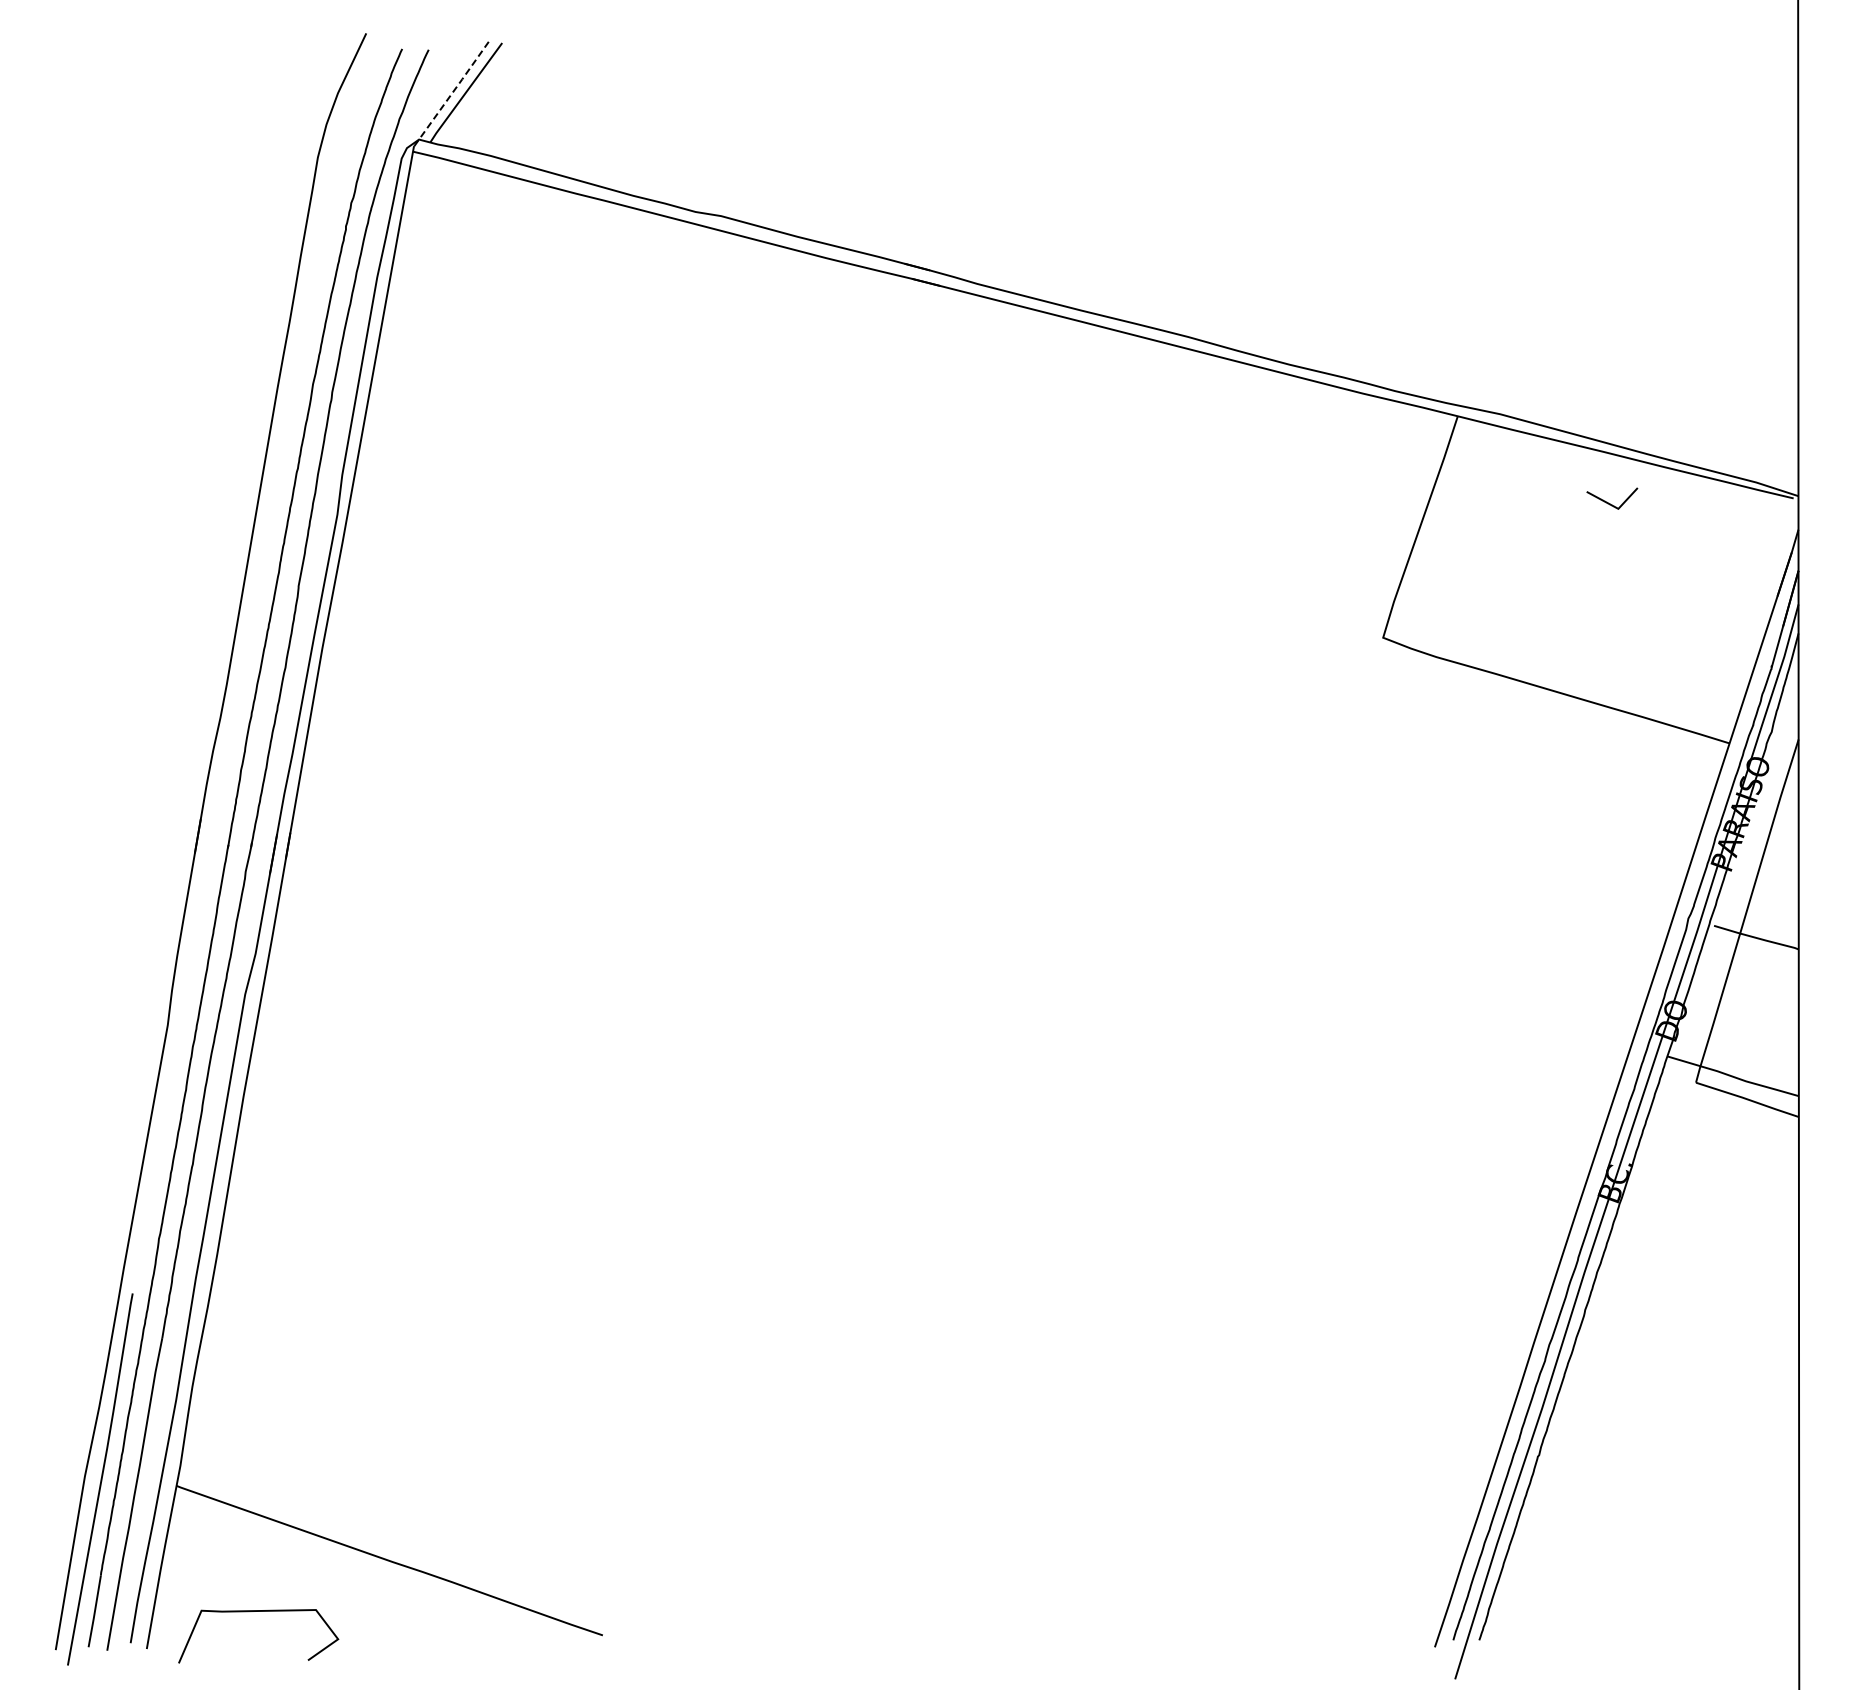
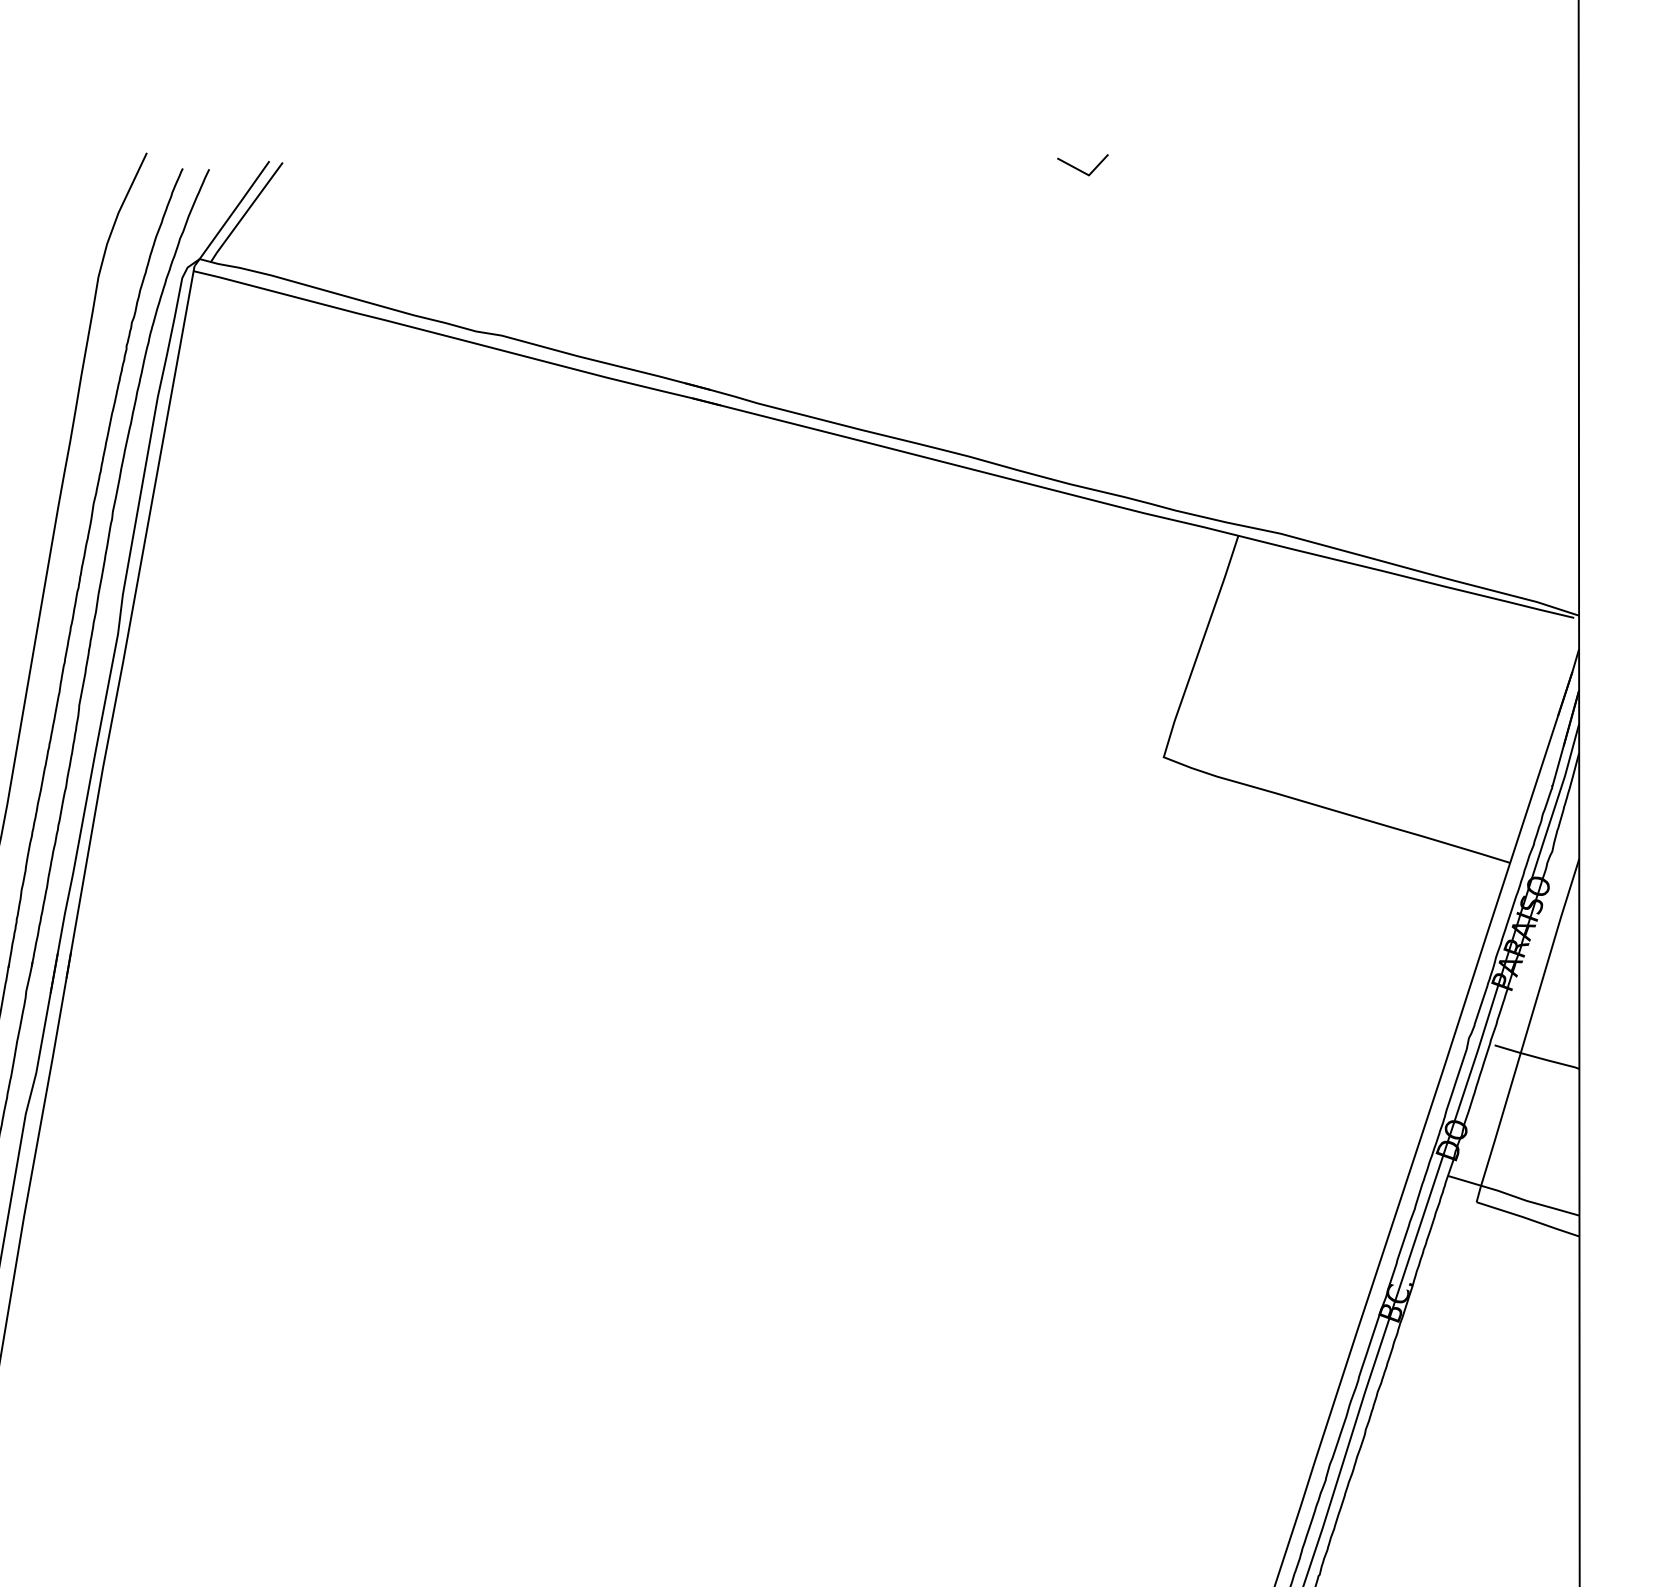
line: (452, 93) -> (233, 213), dashed -> solid
line: (1610, 503) -> (1081, 170), moved

